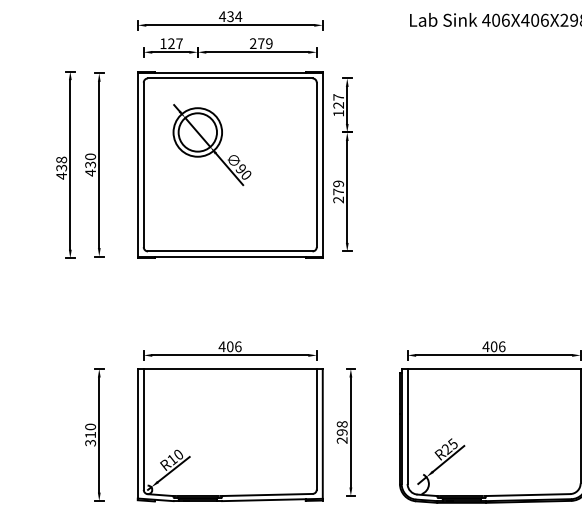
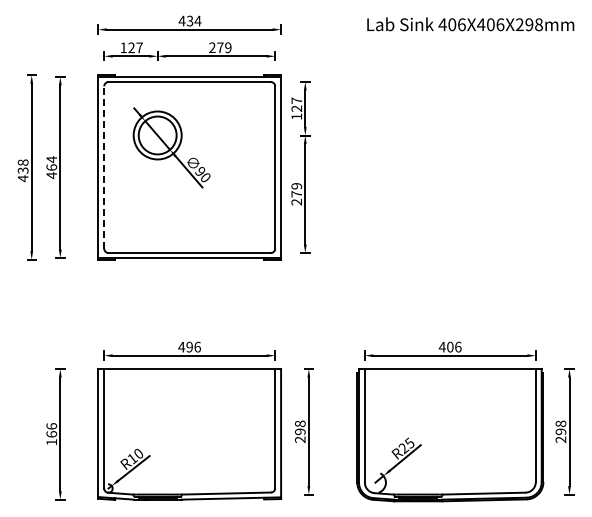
text: (90, 160) -> (51, 163), 430 -> 464
line: (143, 164) -> (104, 167), solid -> dashed
text: (230, 347) -> (189, 347), 406 -> 496
text: (90, 435) -> (51, 434), 310 -> 166

